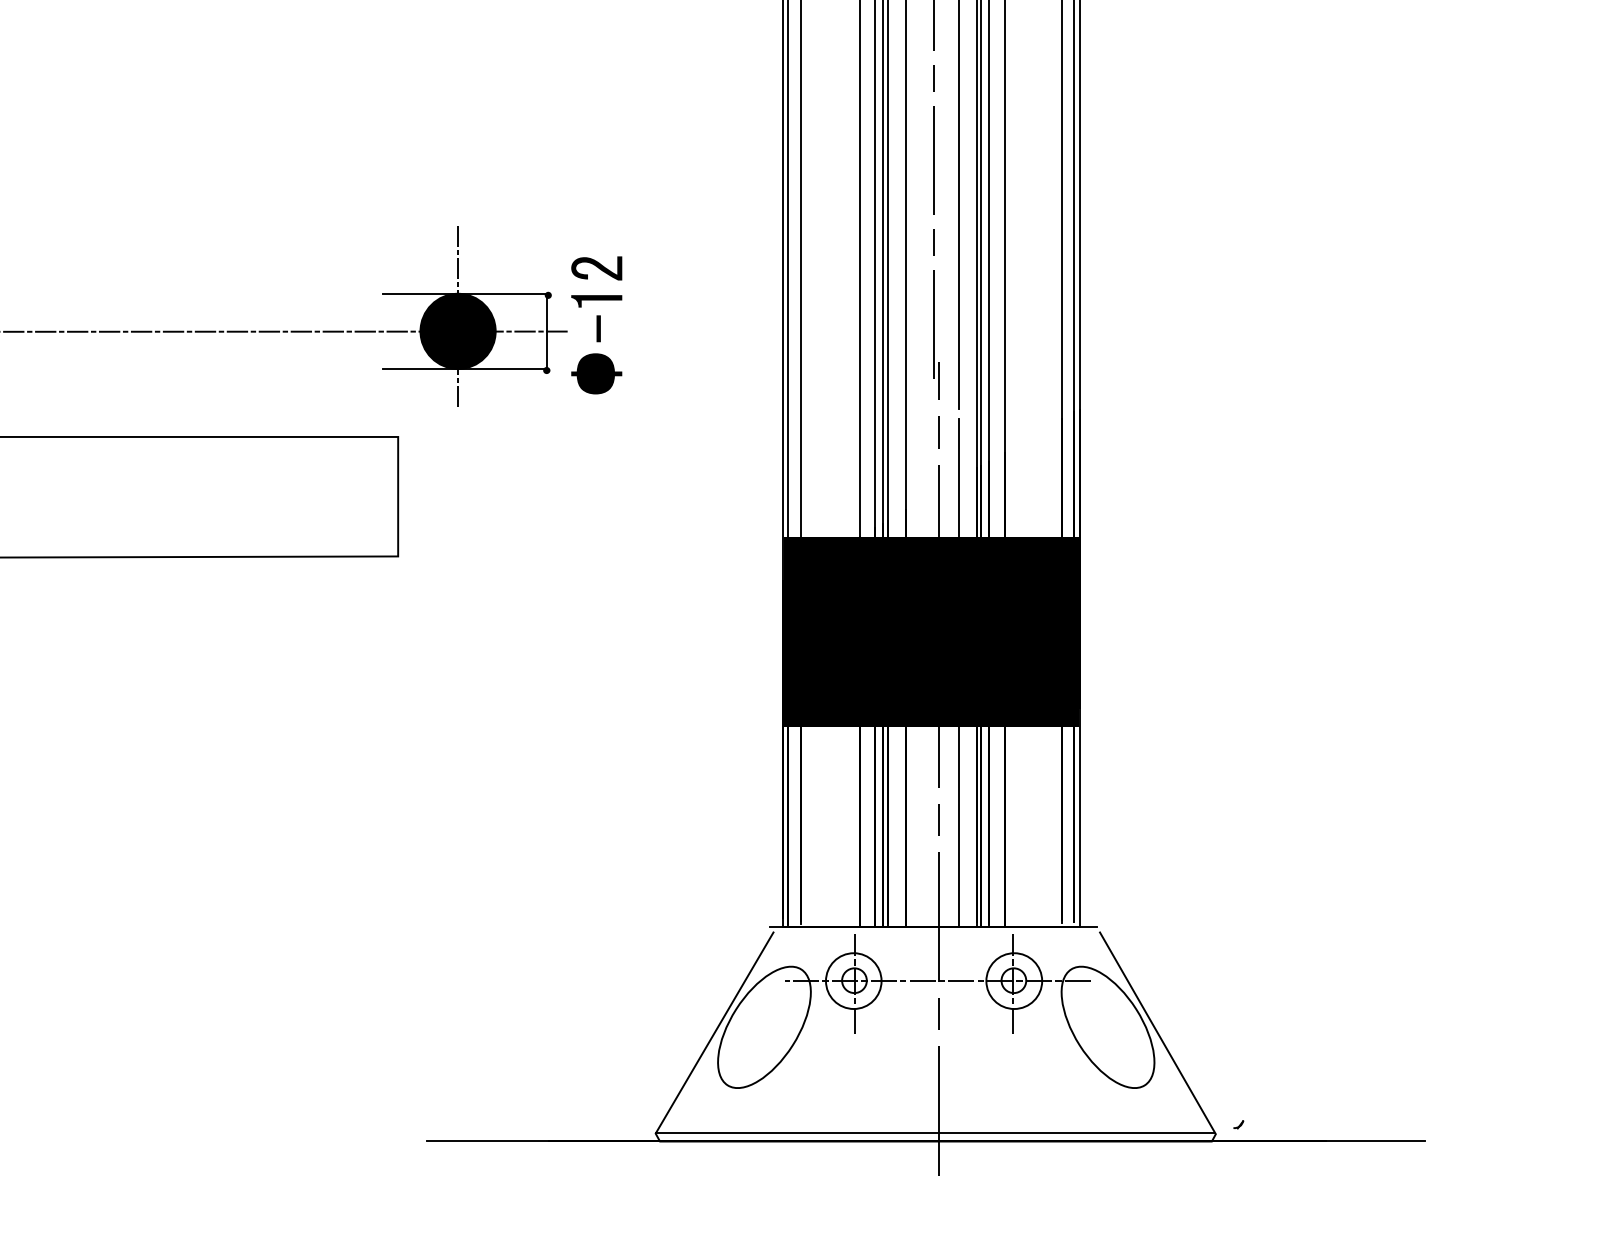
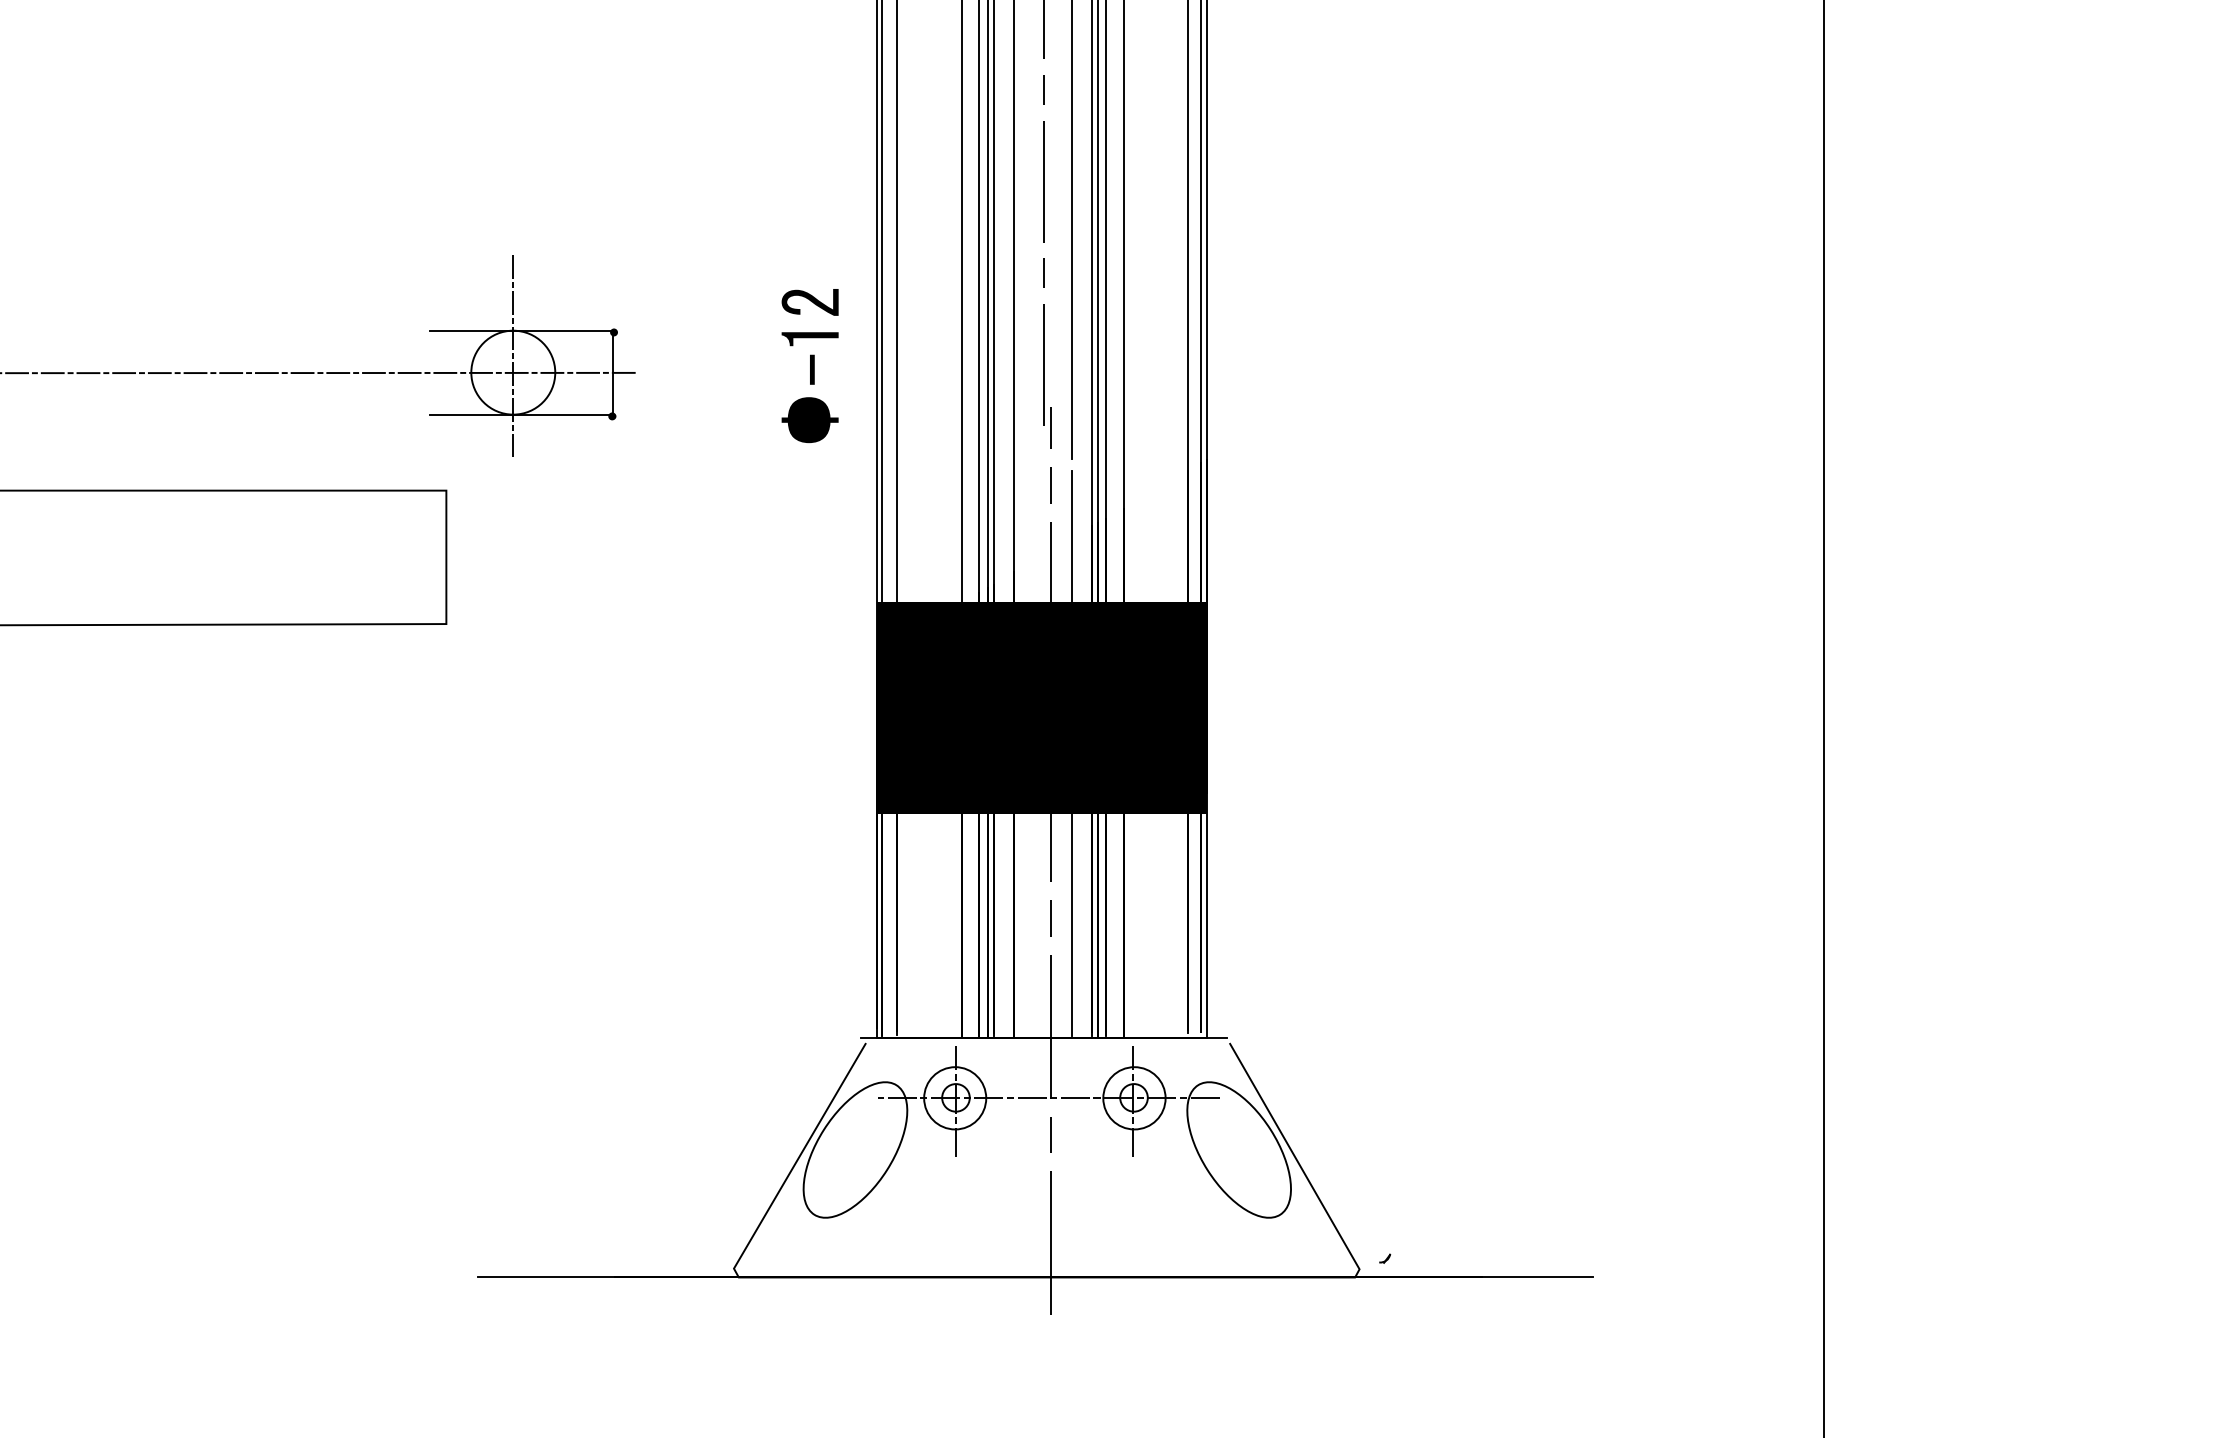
part: (596, 325) -> (809, 366), moved
fill: (458, 331) -> (513, 372), removed
line: (934, 1132) -> (1045, 1267), removed

